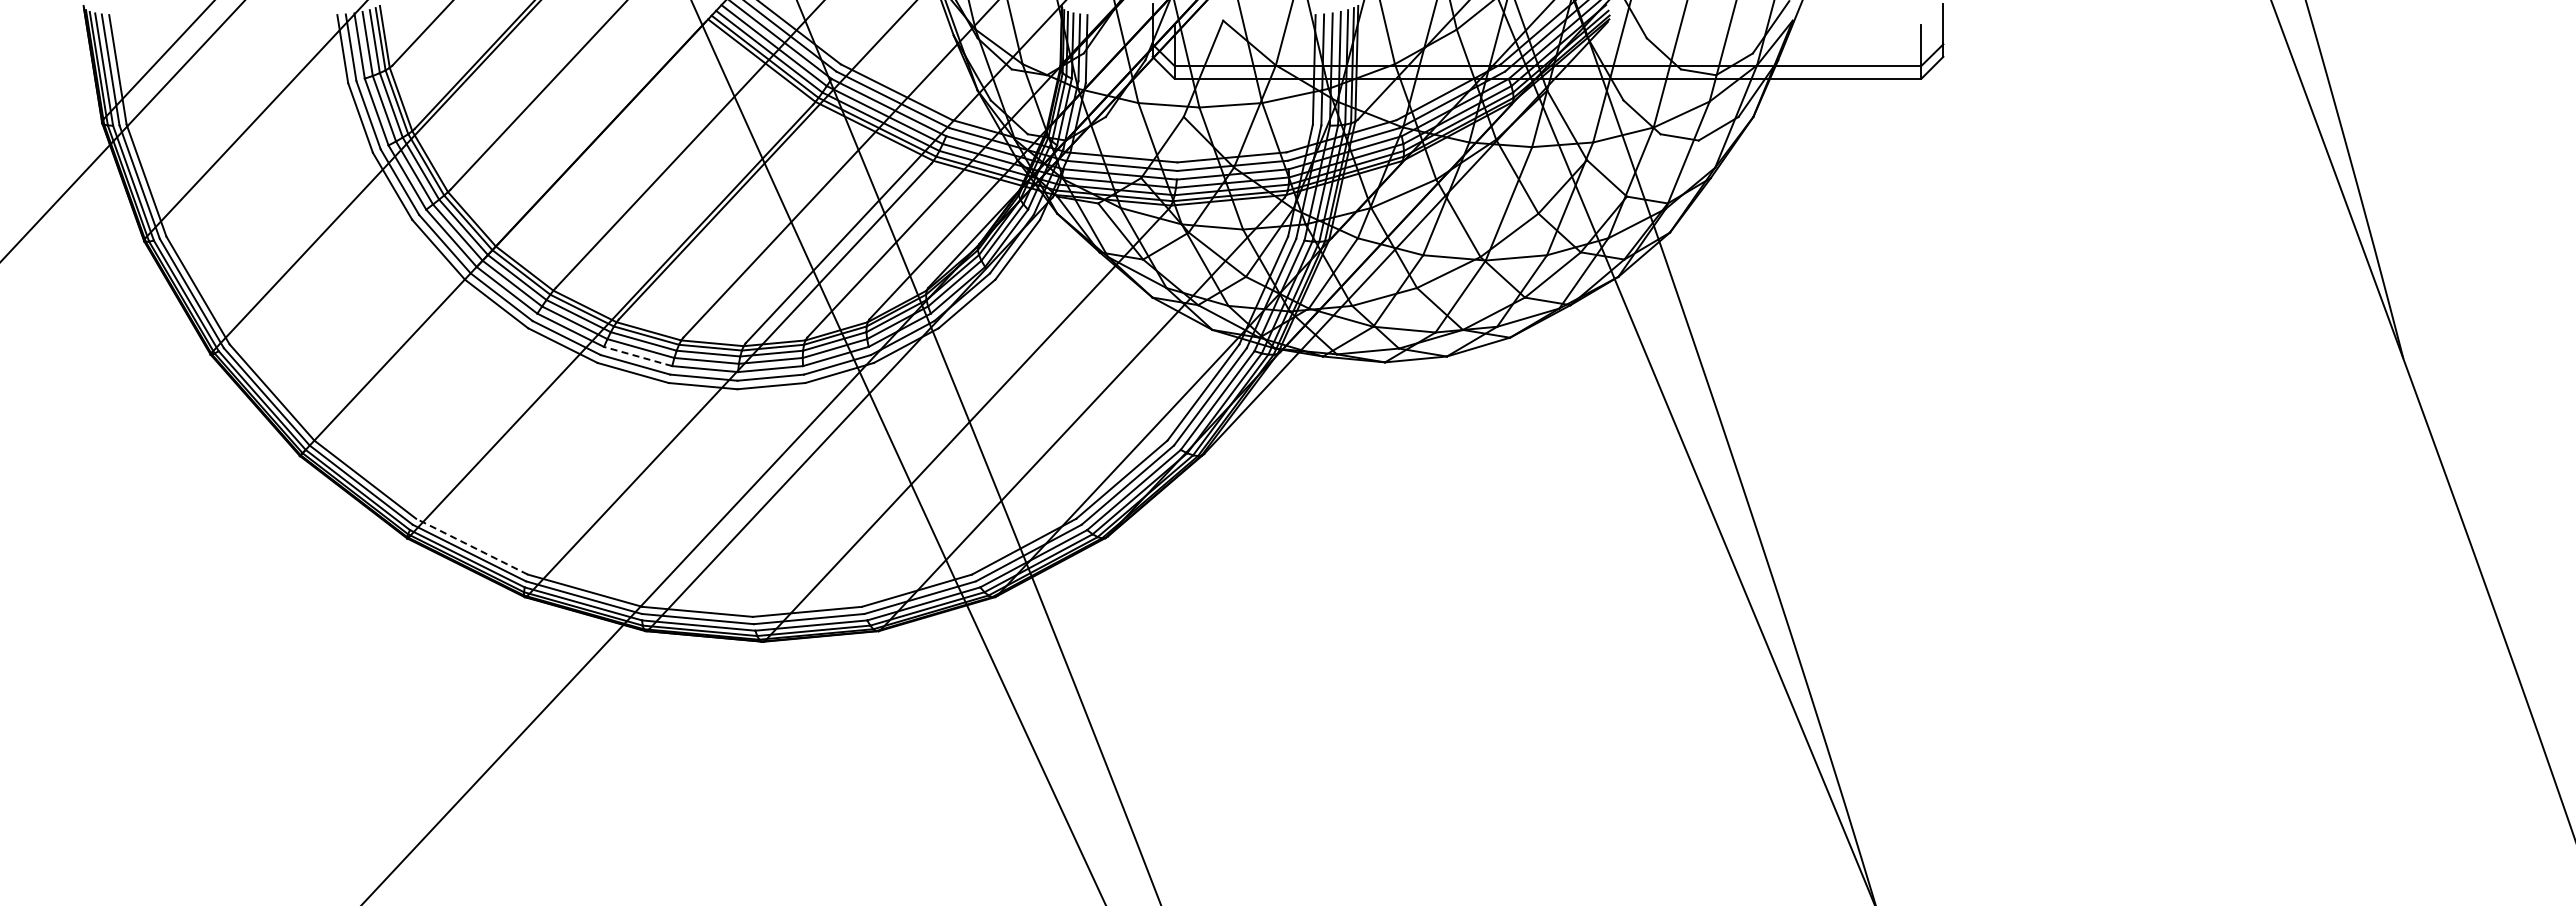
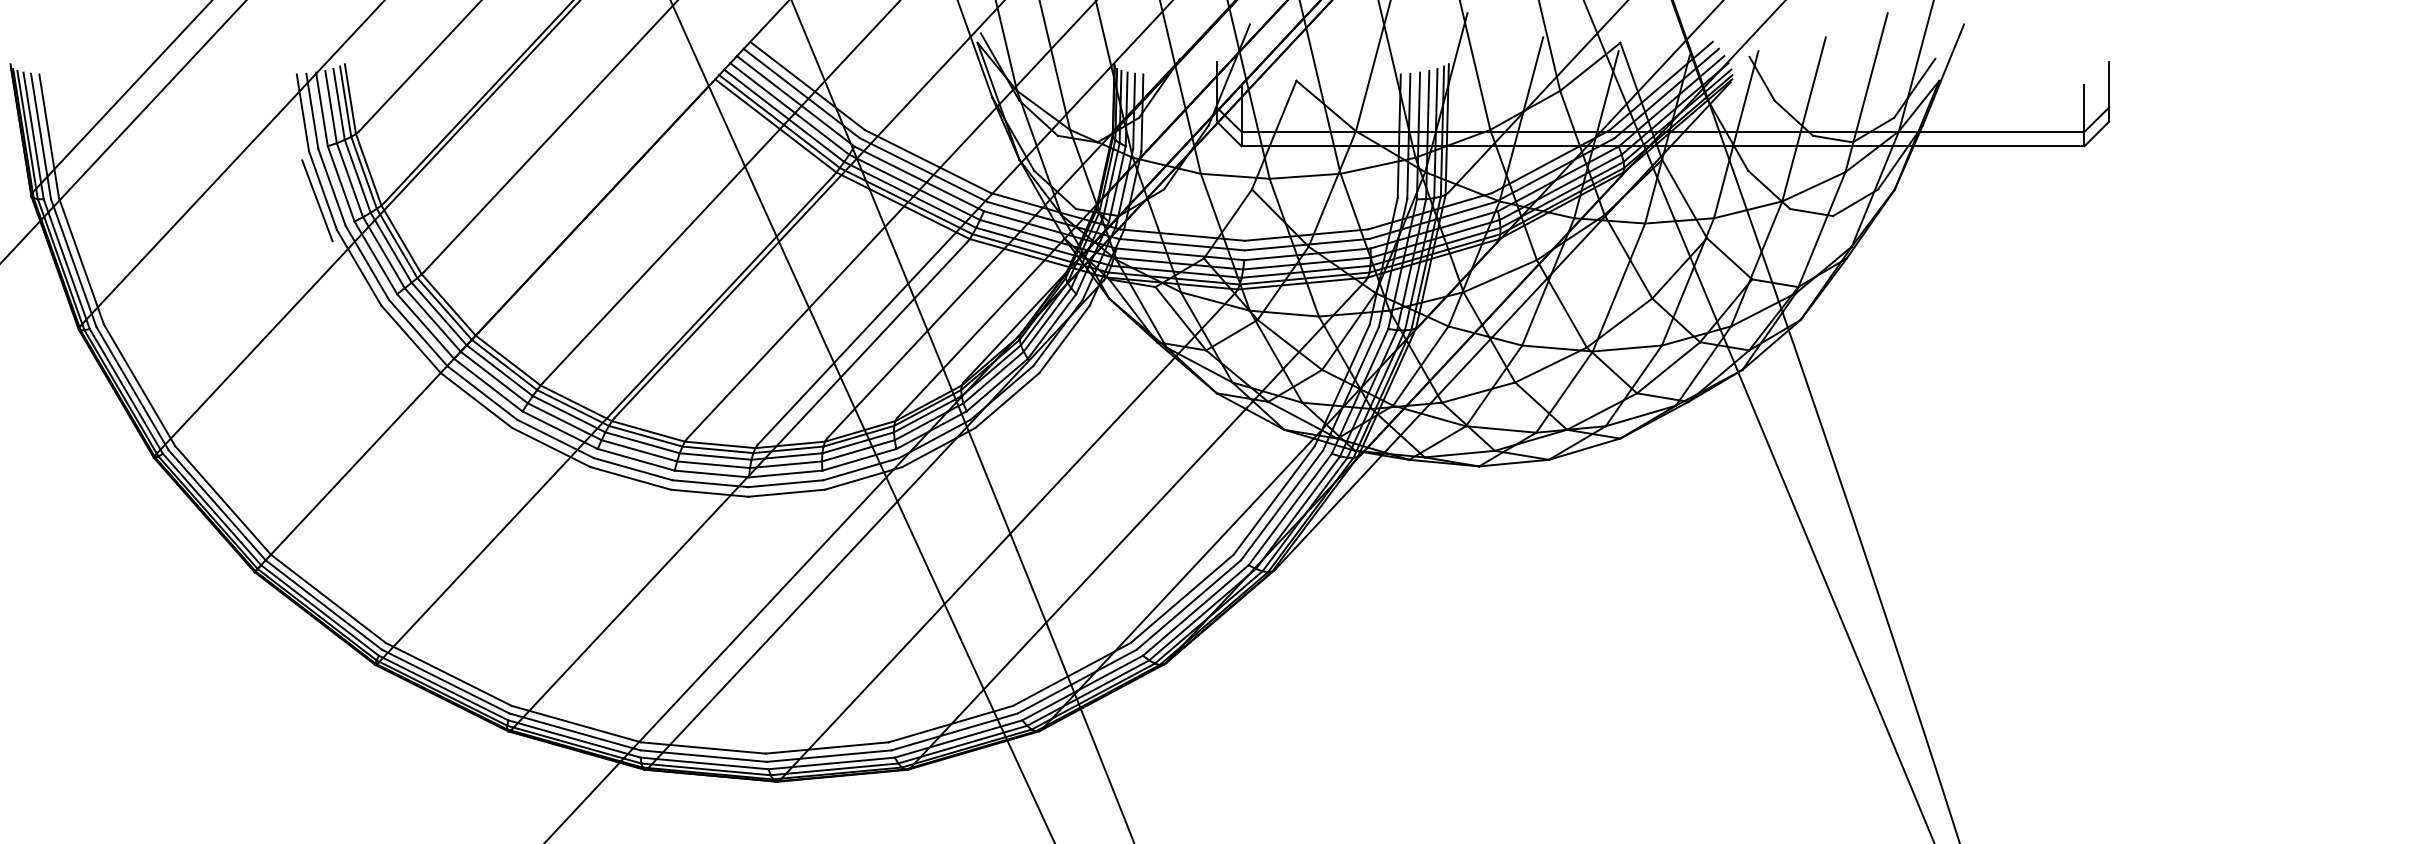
line: (355, 126) -> (317, 200), added
line: (637, 356) -> (635, 459), dashed -> solid
line: (471, 546) -> (448, 674), dashed -> solid

